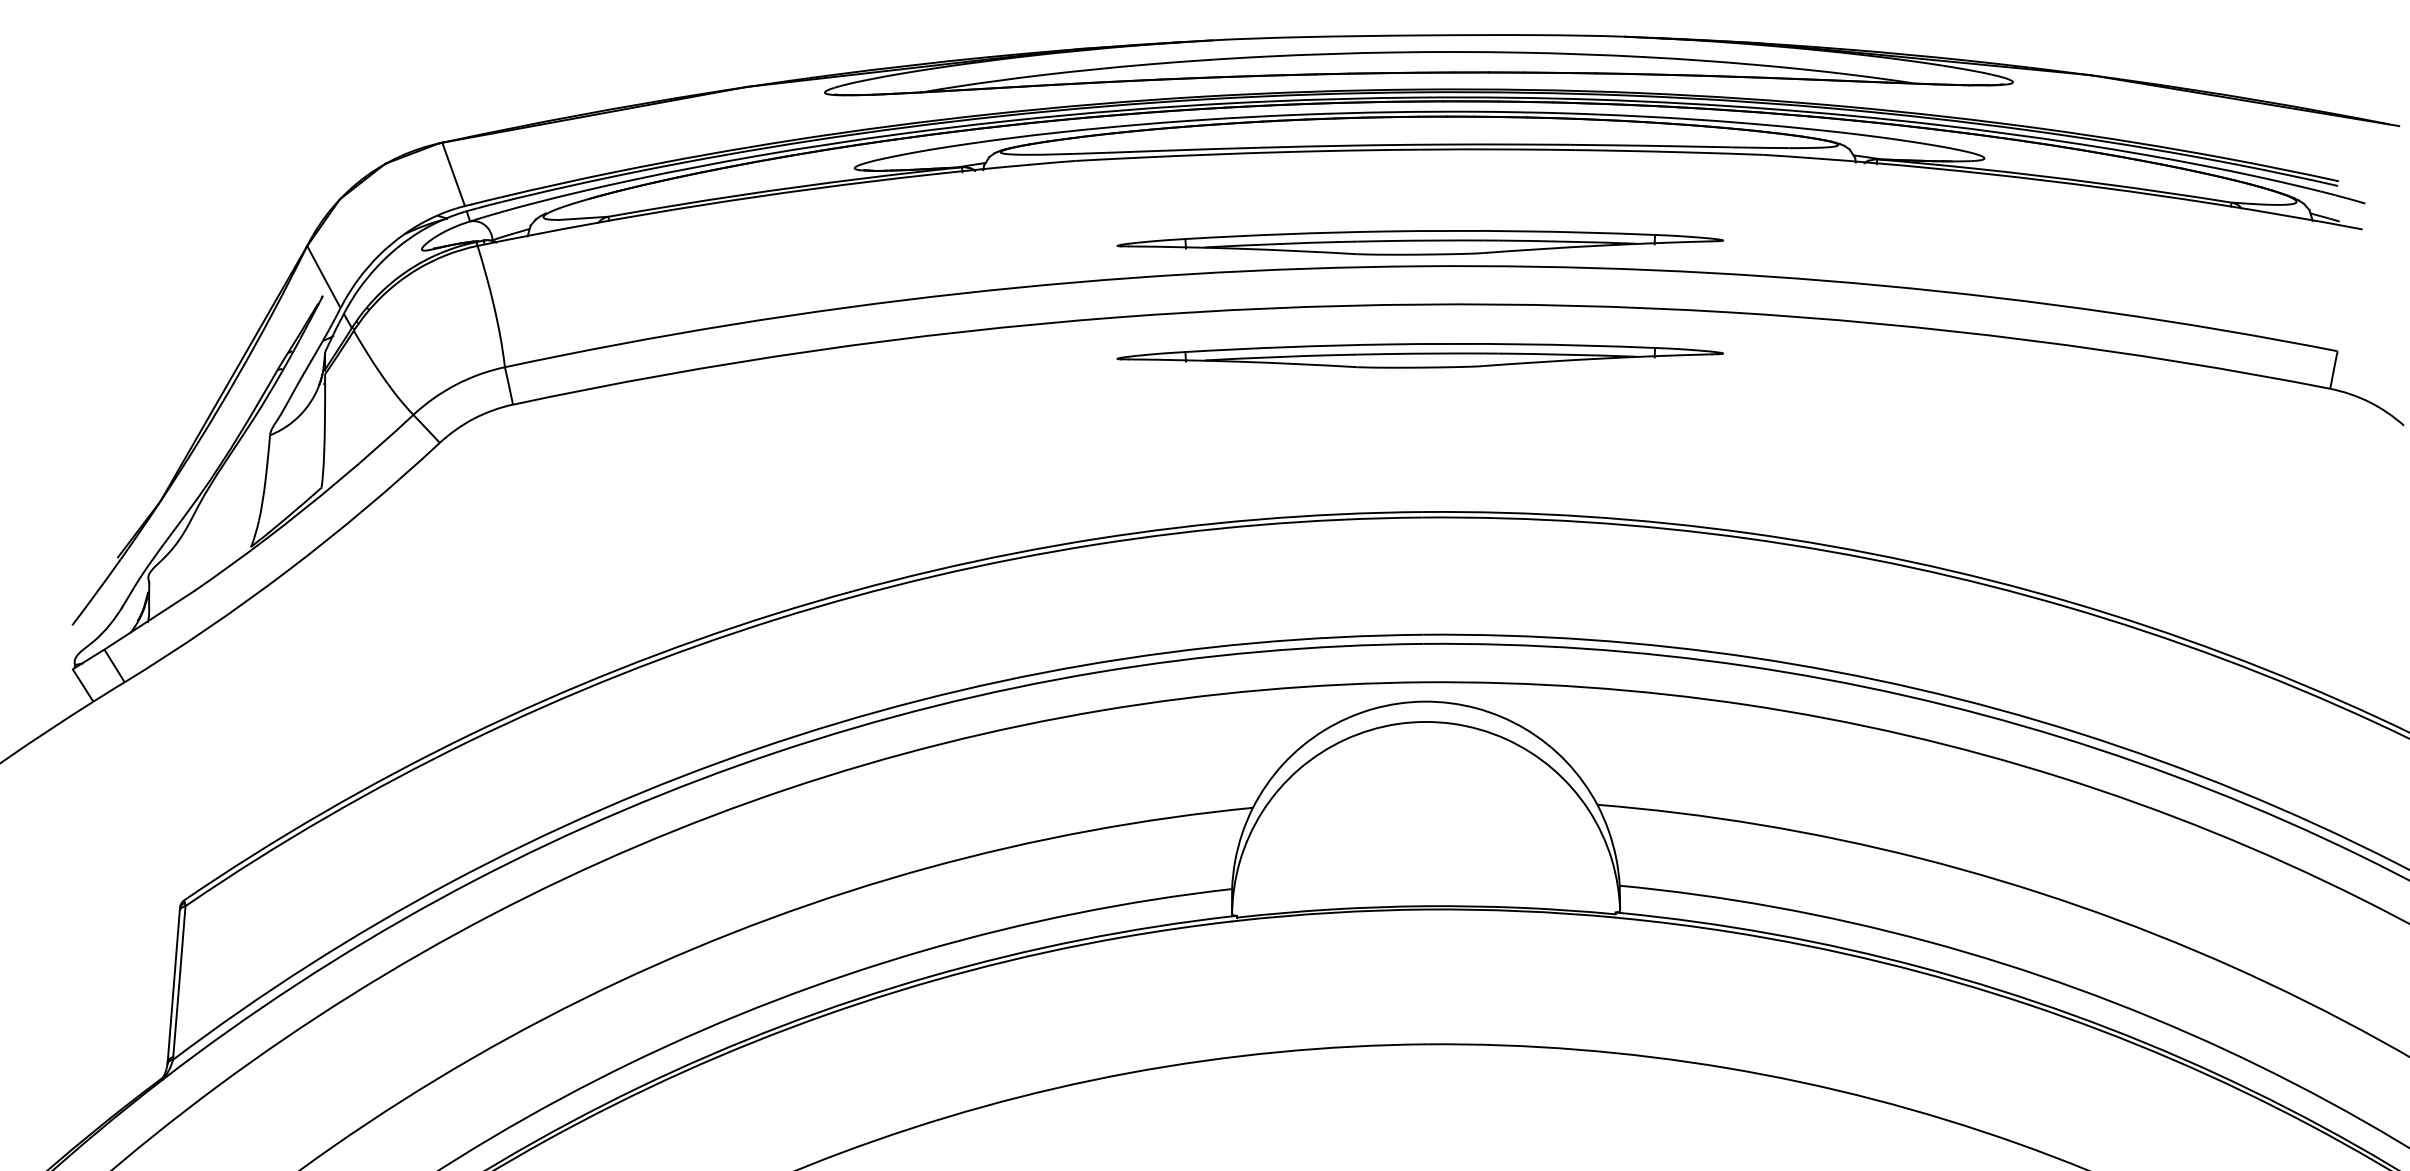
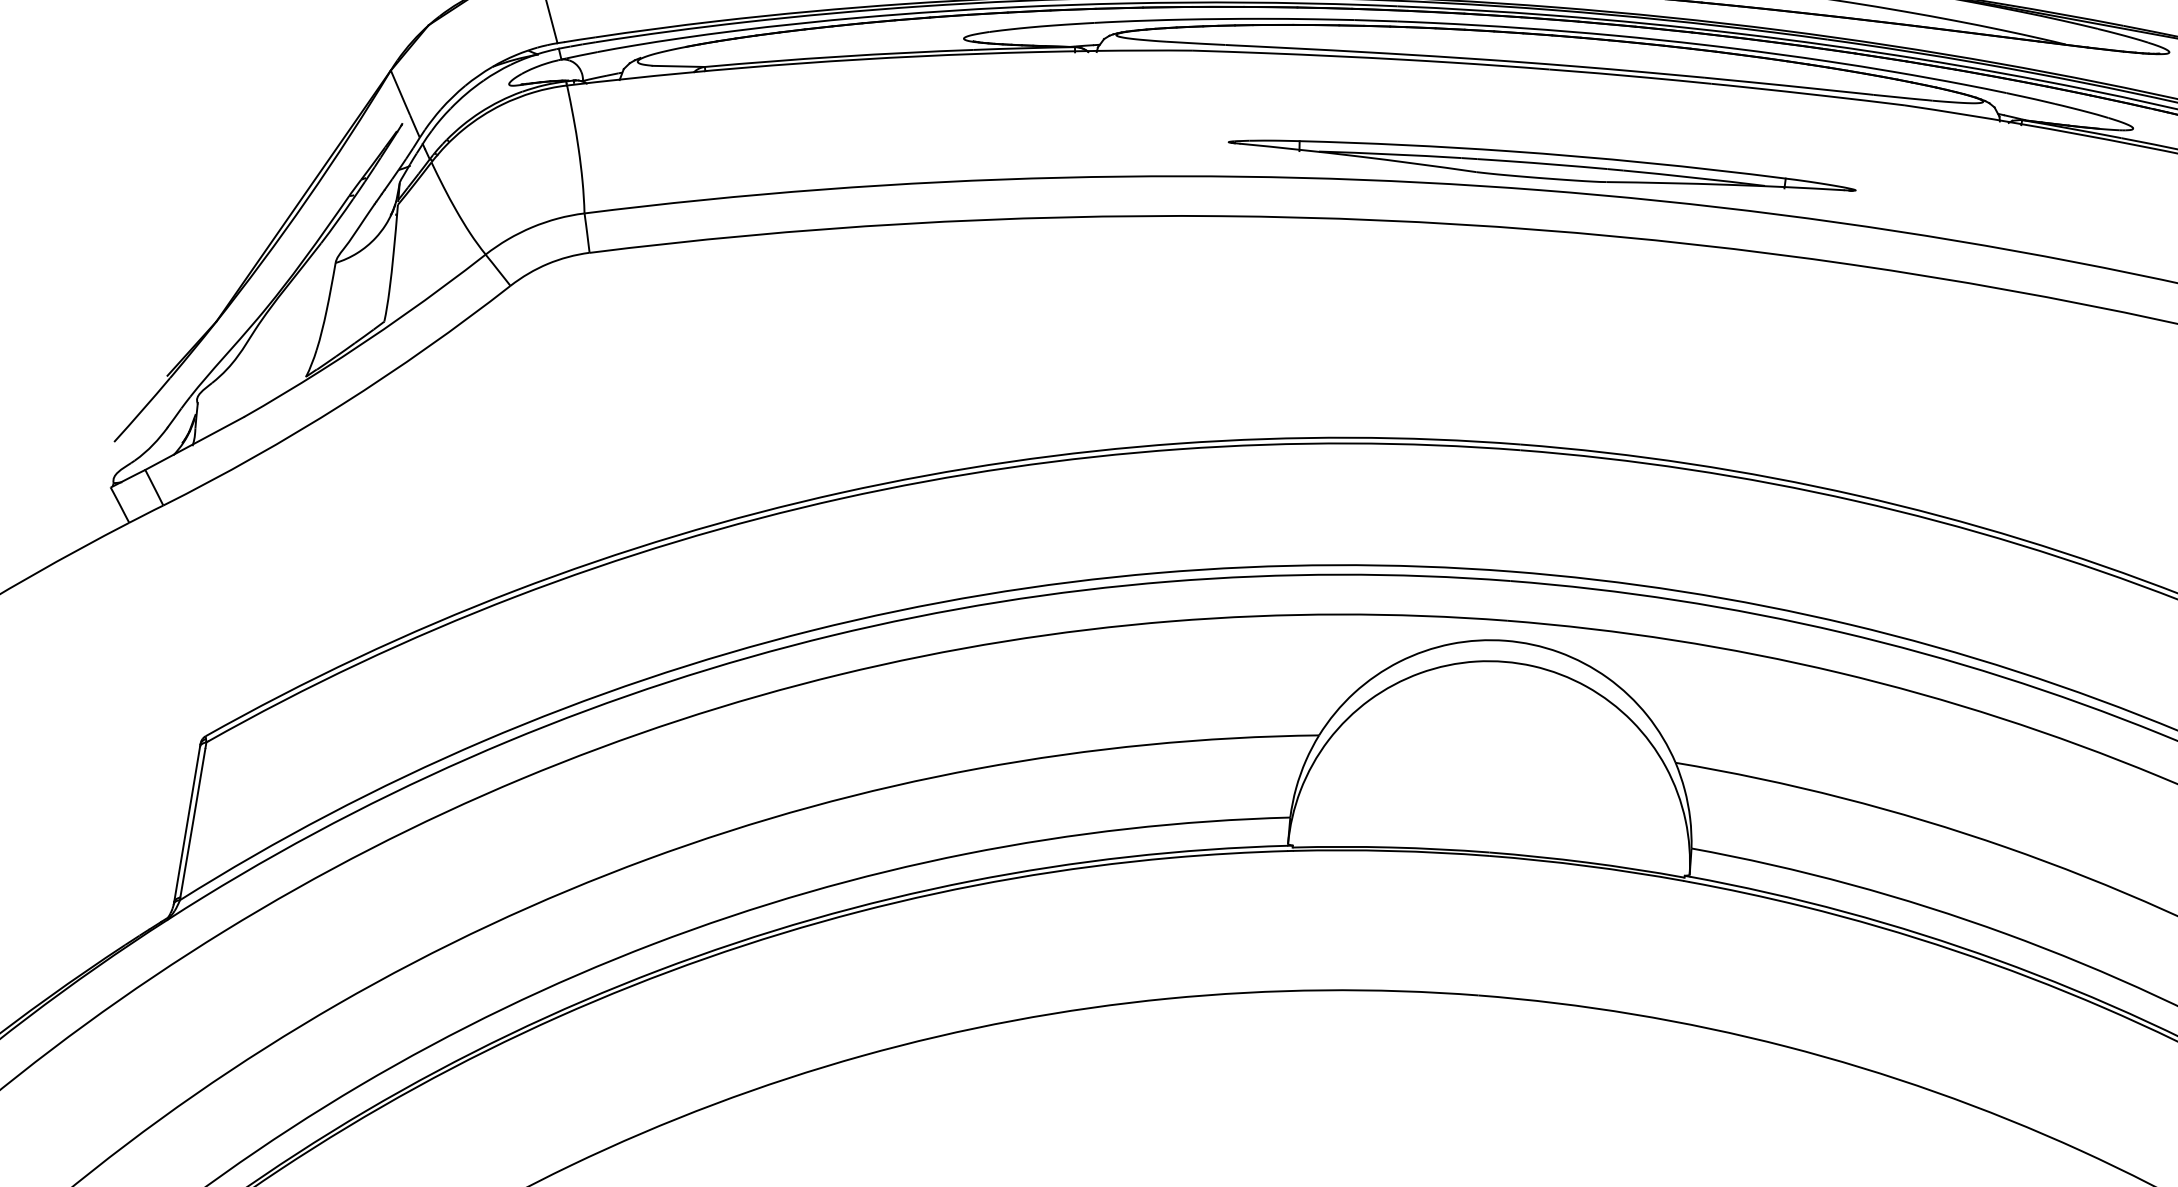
part: (1420, 355) -> (1532, 282), removed

